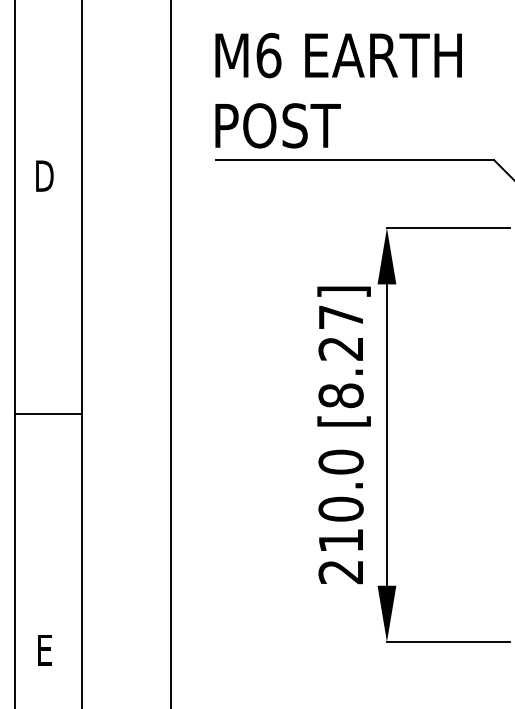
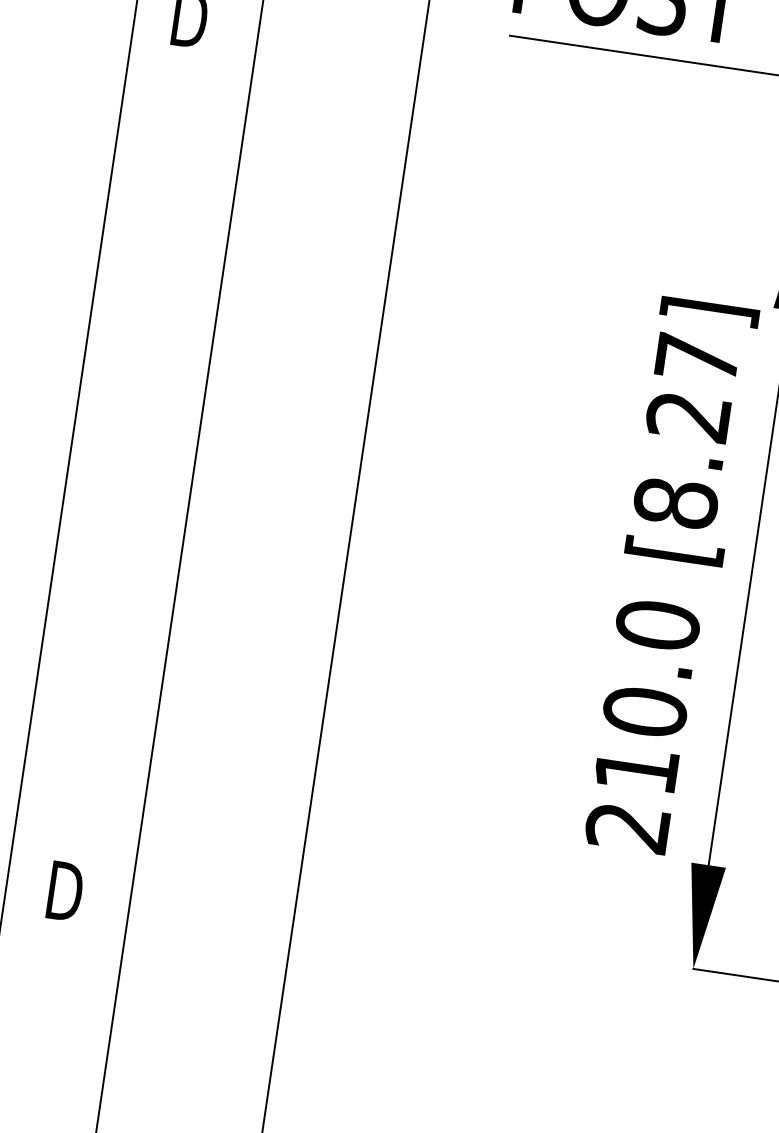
line: (48, 414) -> (132, 458), removed
text: (46, 649) -> (64, 890), E -> D

